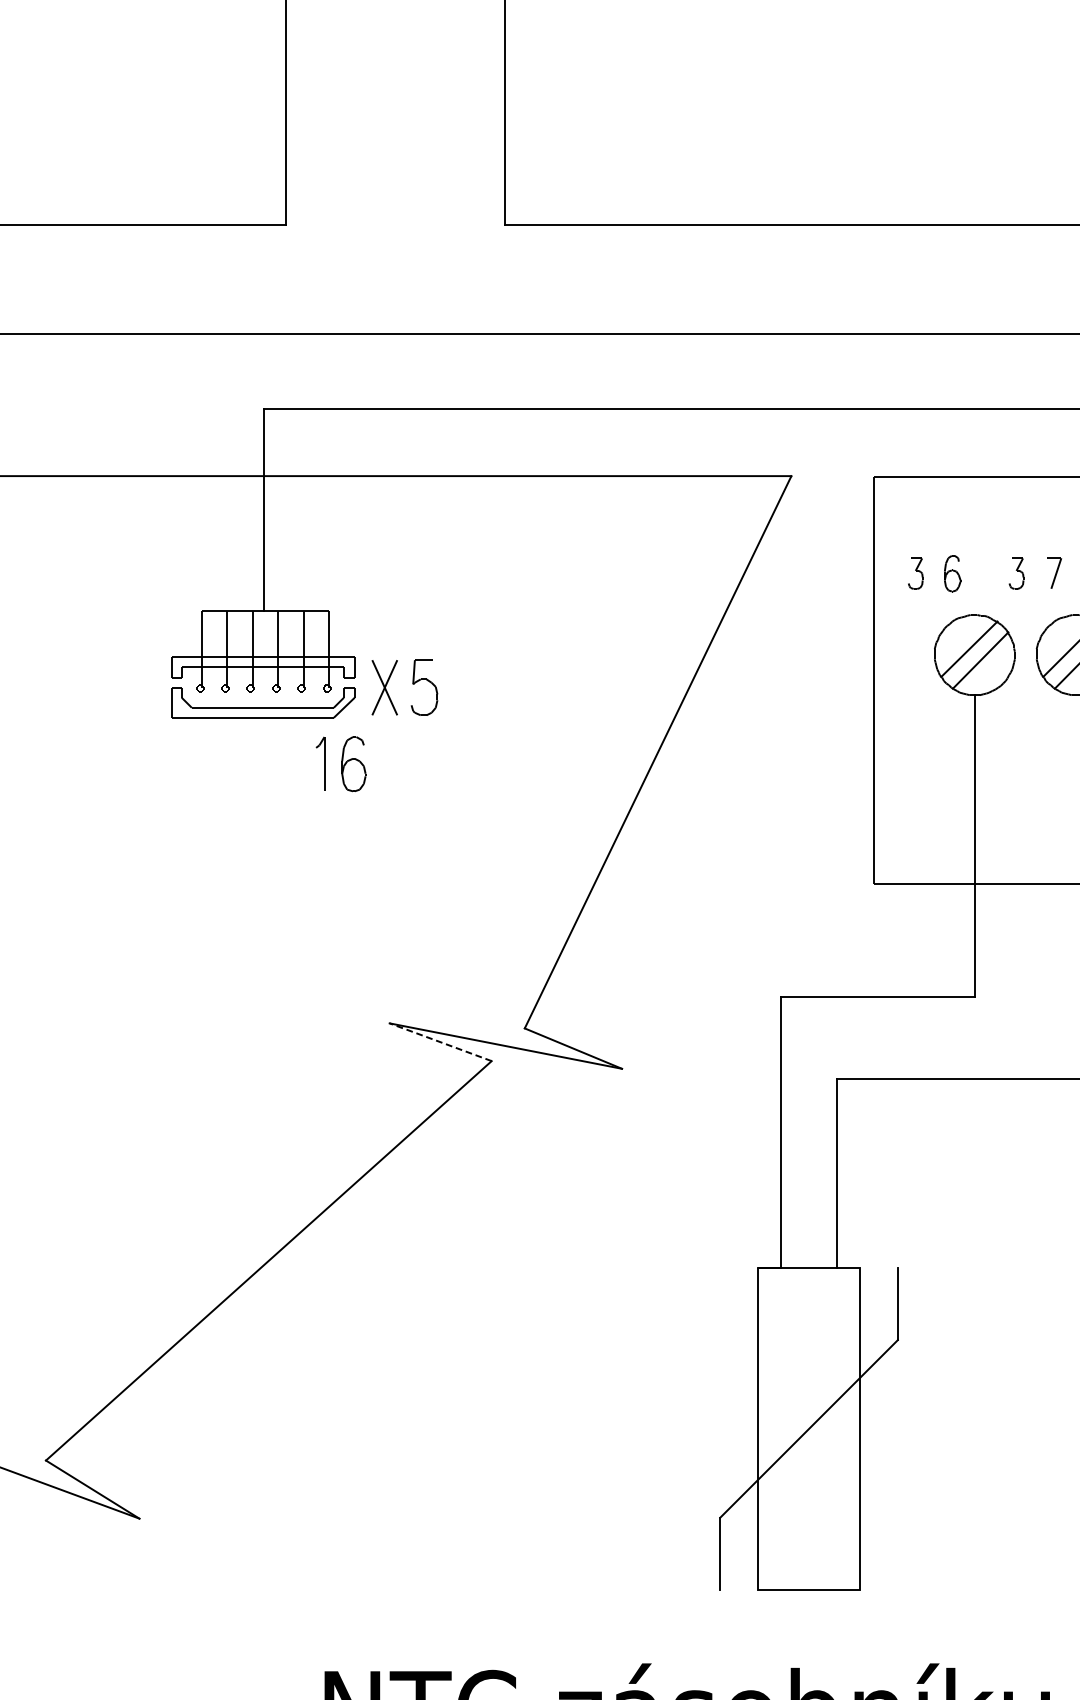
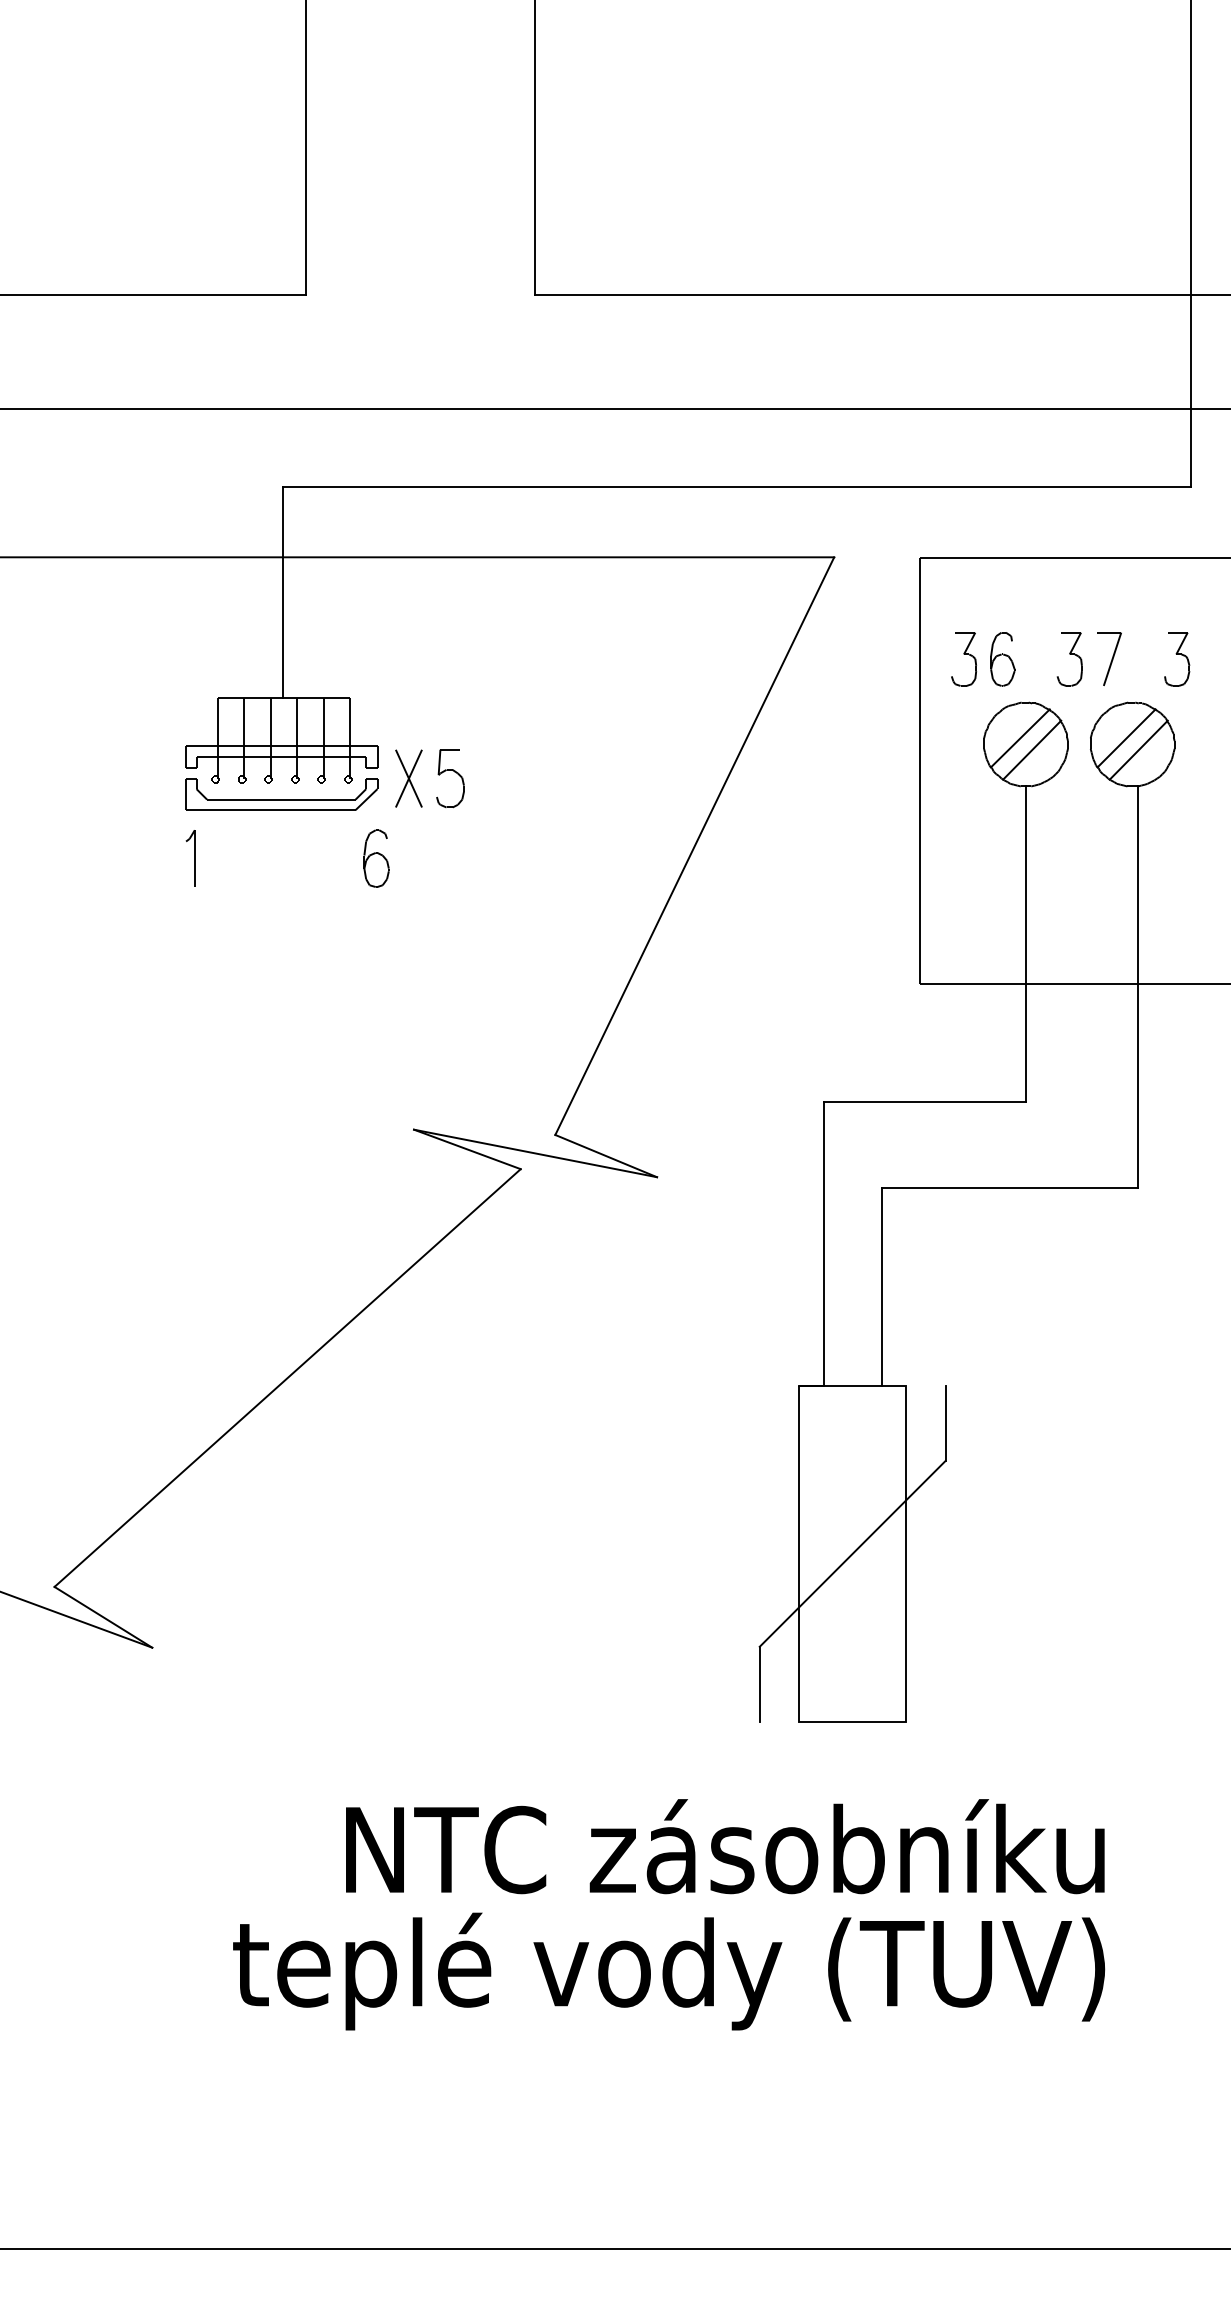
part: (1054, 572) -> (1109, 658), size x1.67
part: (915, 573) -> (964, 659), size x1.67
part: (952, 573) -> (1002, 659), size x1.43
part: (1016, 573) -> (1069, 659), size x1.67
part: (320, 764) -> (190, 858), moved
line: (440, 1042) -> (467, 1149), dashed -> solid

